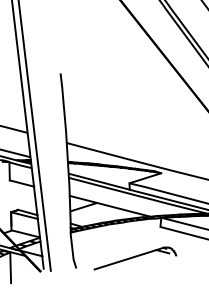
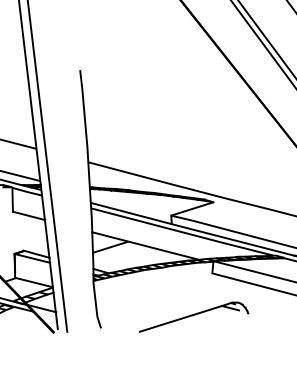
part: (135, 258) -> (194, 316), moved
line: (10, 267) -> (13, 327), removed

